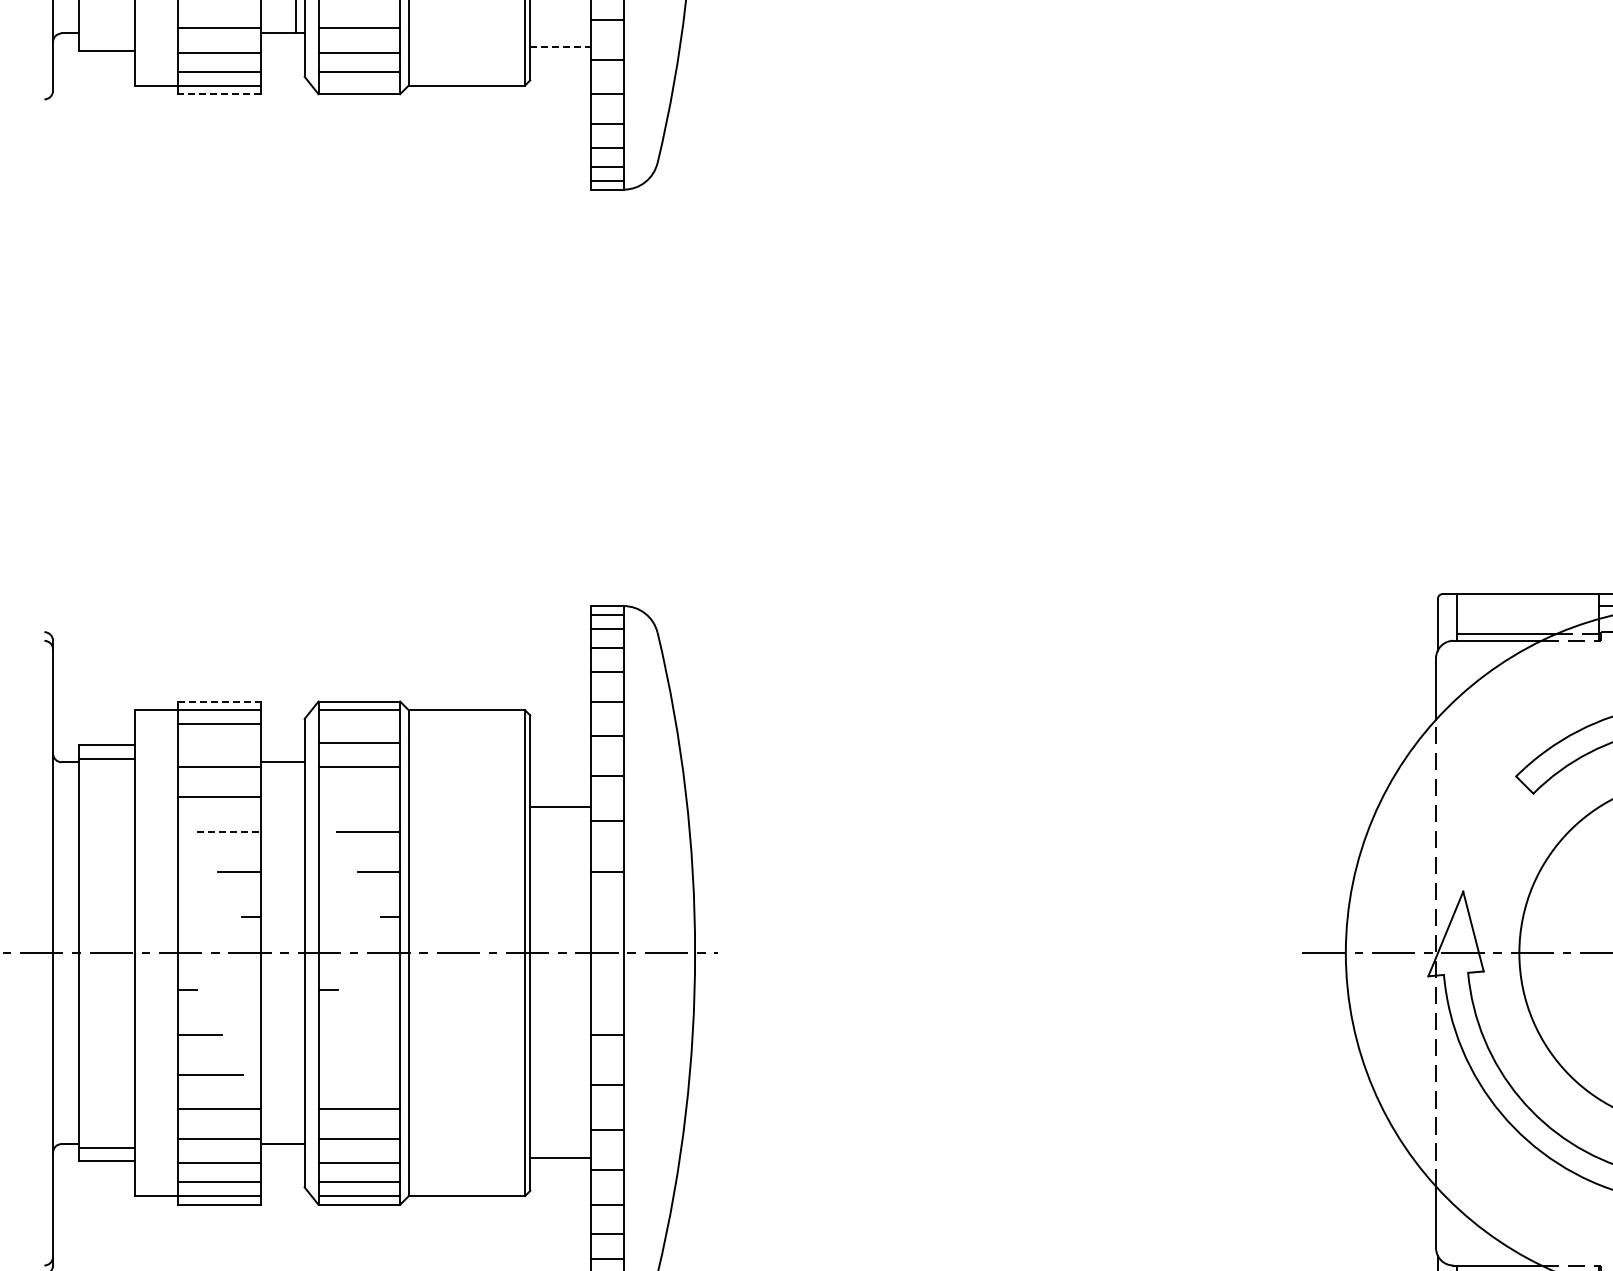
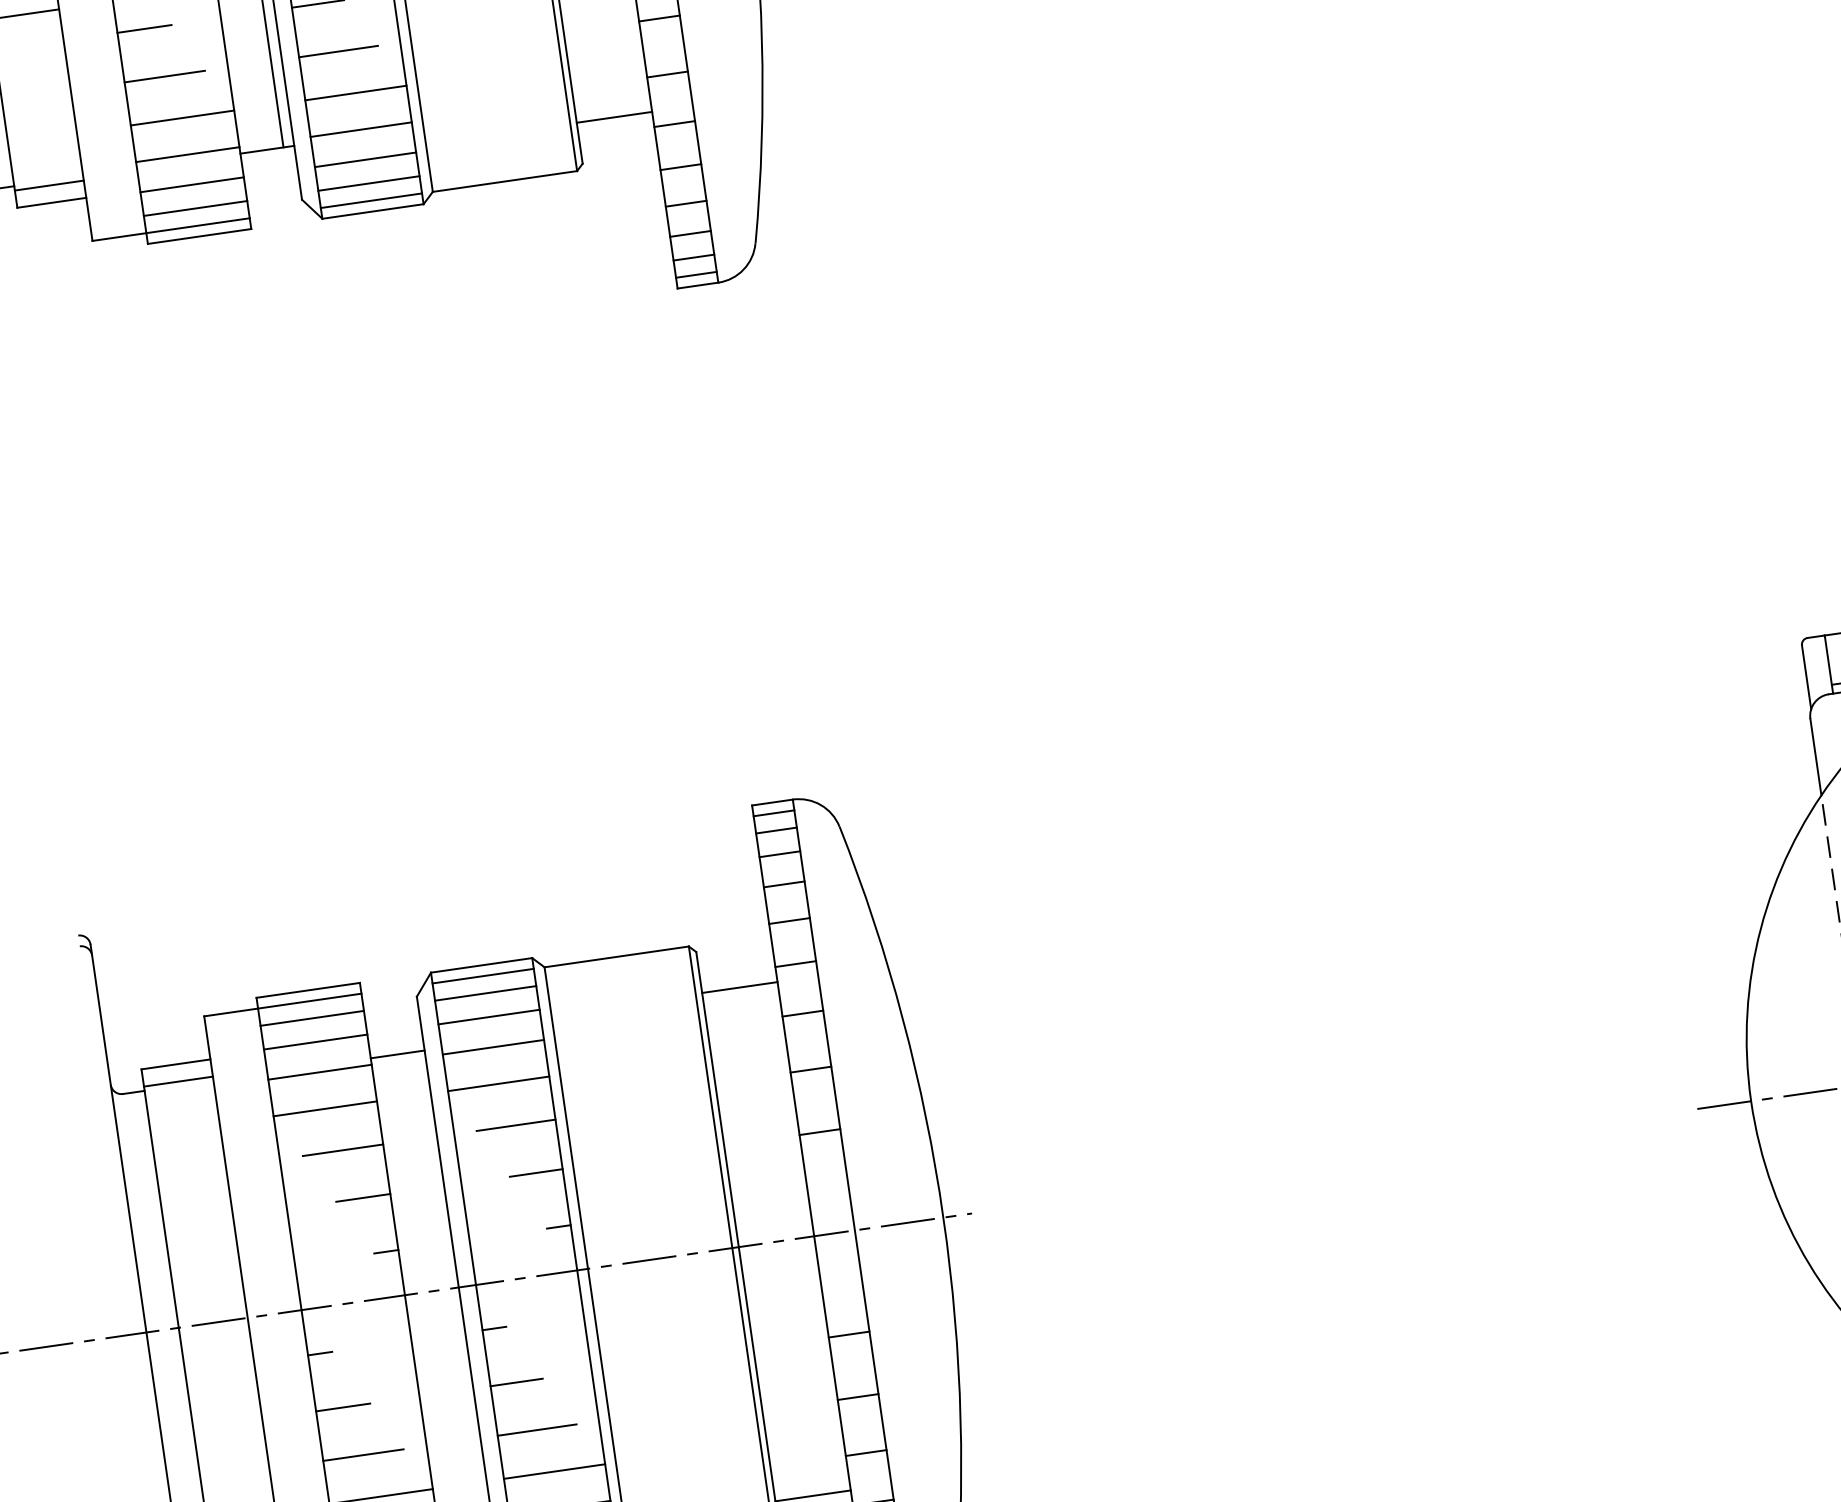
line: (106, 36) -> (48, 185), added
line: (561, 47) -> (615, 117), dashed -> solid
line: (359, 85) -> (371, 200), added
line: (219, 94) -> (199, 236), dashed -> solid
line: (219, 701) -> (308, 990), dashed -> solid
line: (359, 724) -> (485, 993), added
line: (219, 743) -> (315, 1042), added
line: (359, 797) -> (498, 1084), added
line: (560, 807) -> (739, 987), moved
line: (229, 831) -> (343, 1149), dashed -> solid
line: (339, 1034) -> (516, 1382), added
line: (350, 1074) -> (537, 1429), added

